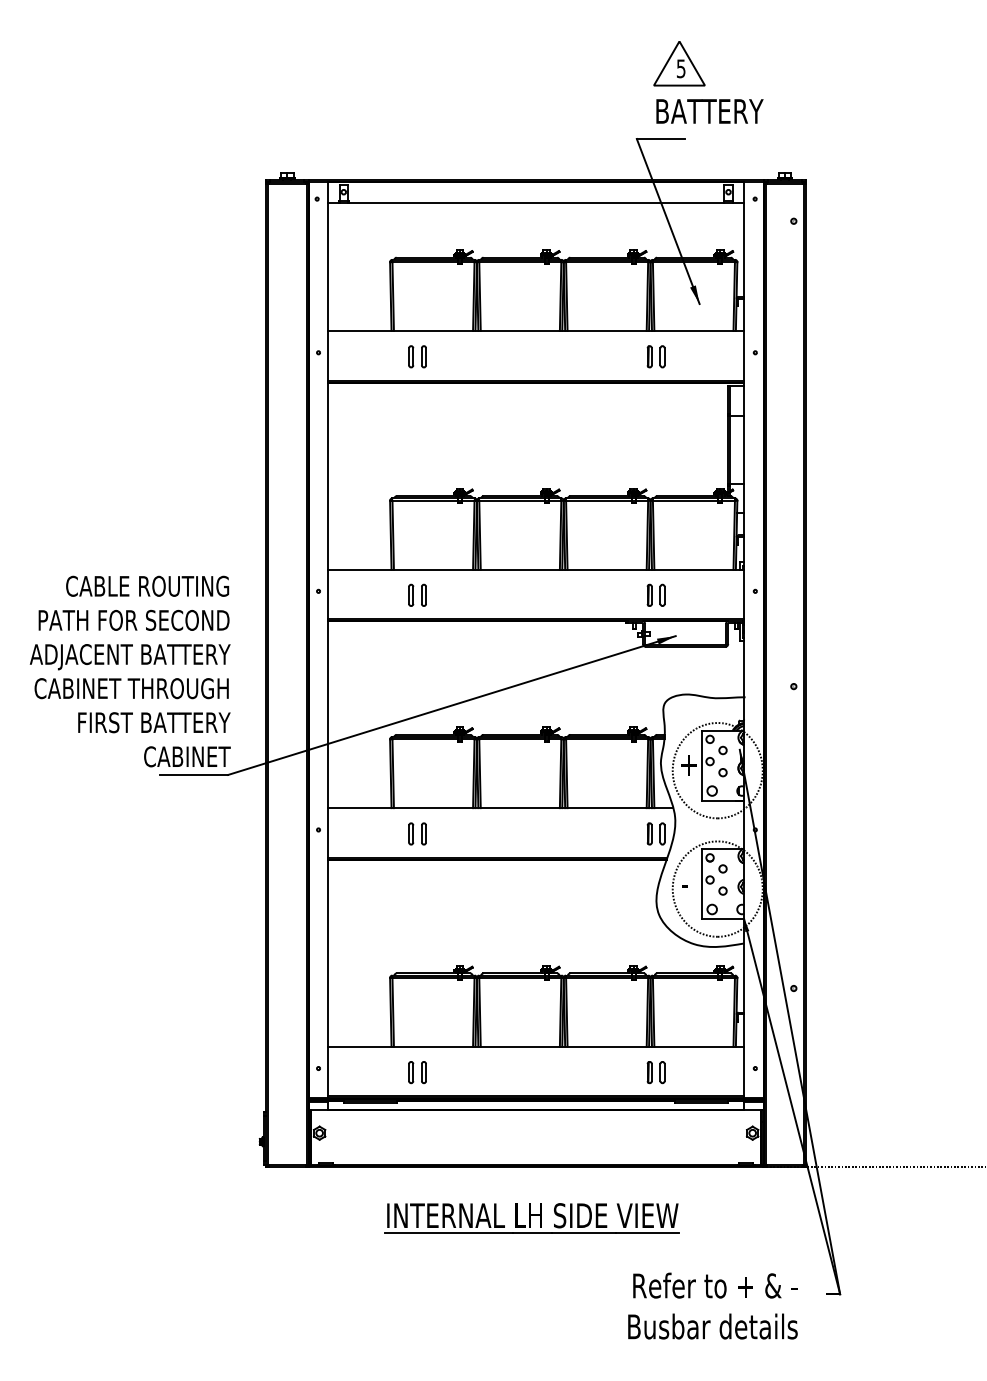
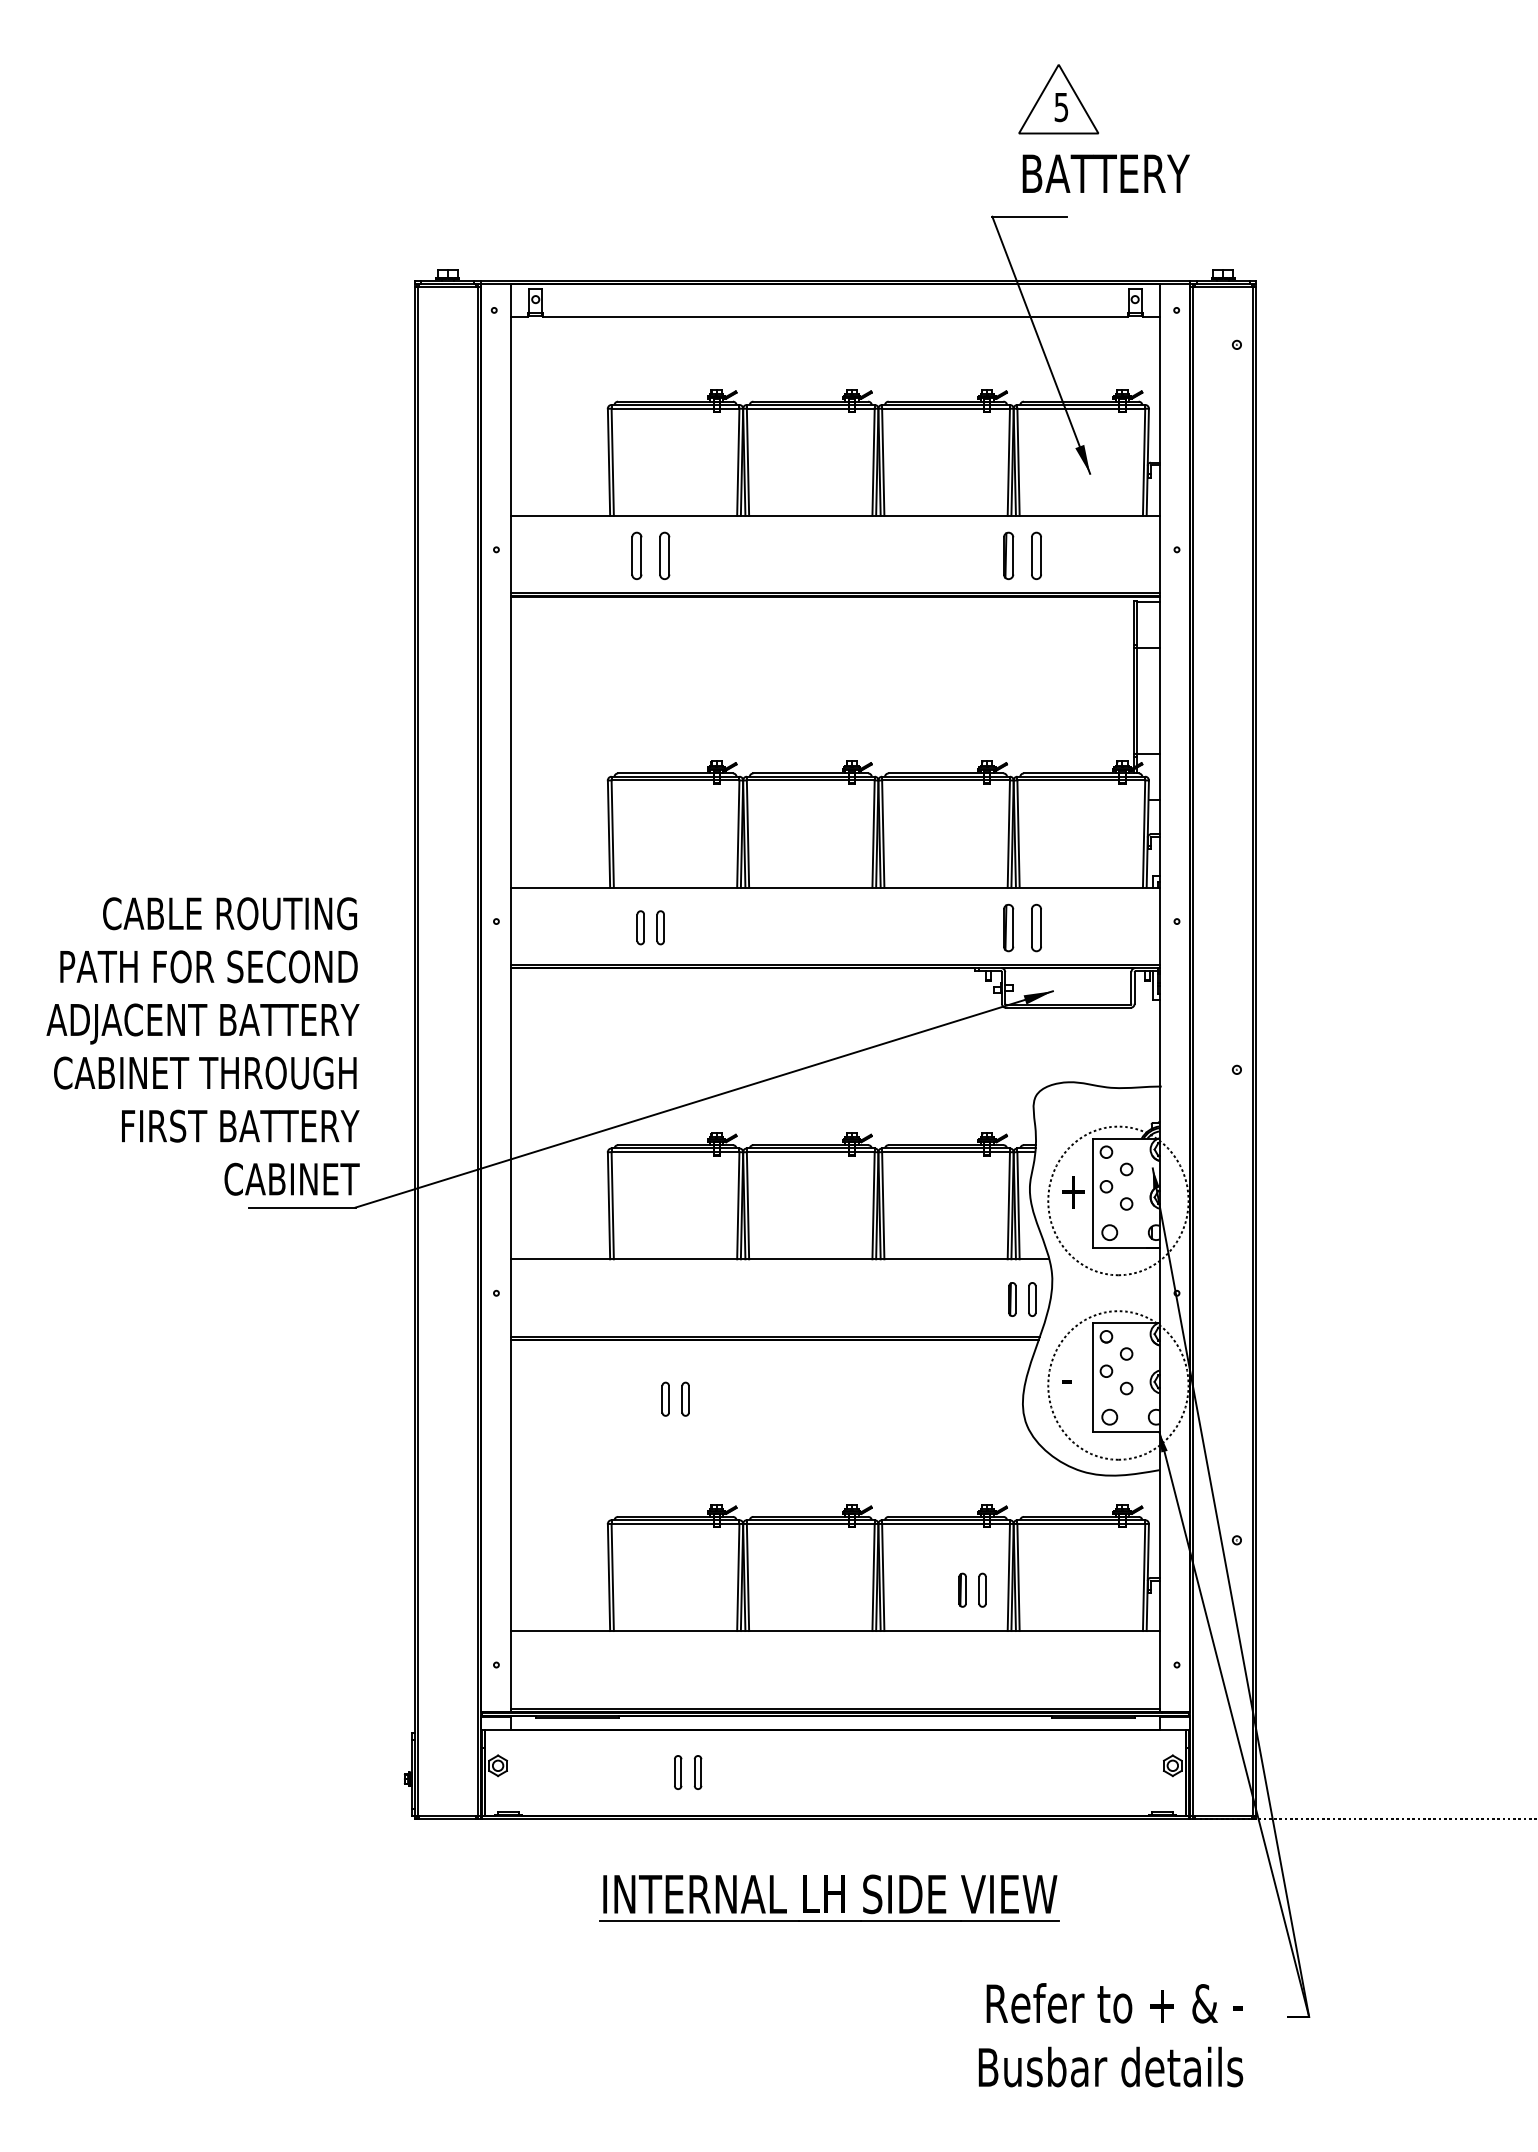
part: (417, 356) -> (650, 555), size x1.4
part: (655, 356) -> (1021, 555), size x1.4
part: (655, 594) -> (1021, 926), size x1.4
part: (417, 833) -> (675, 1398), moved
part: (417, 1072) -> (687, 1772), moved
part: (655, 1072) -> (971, 1590), moved

